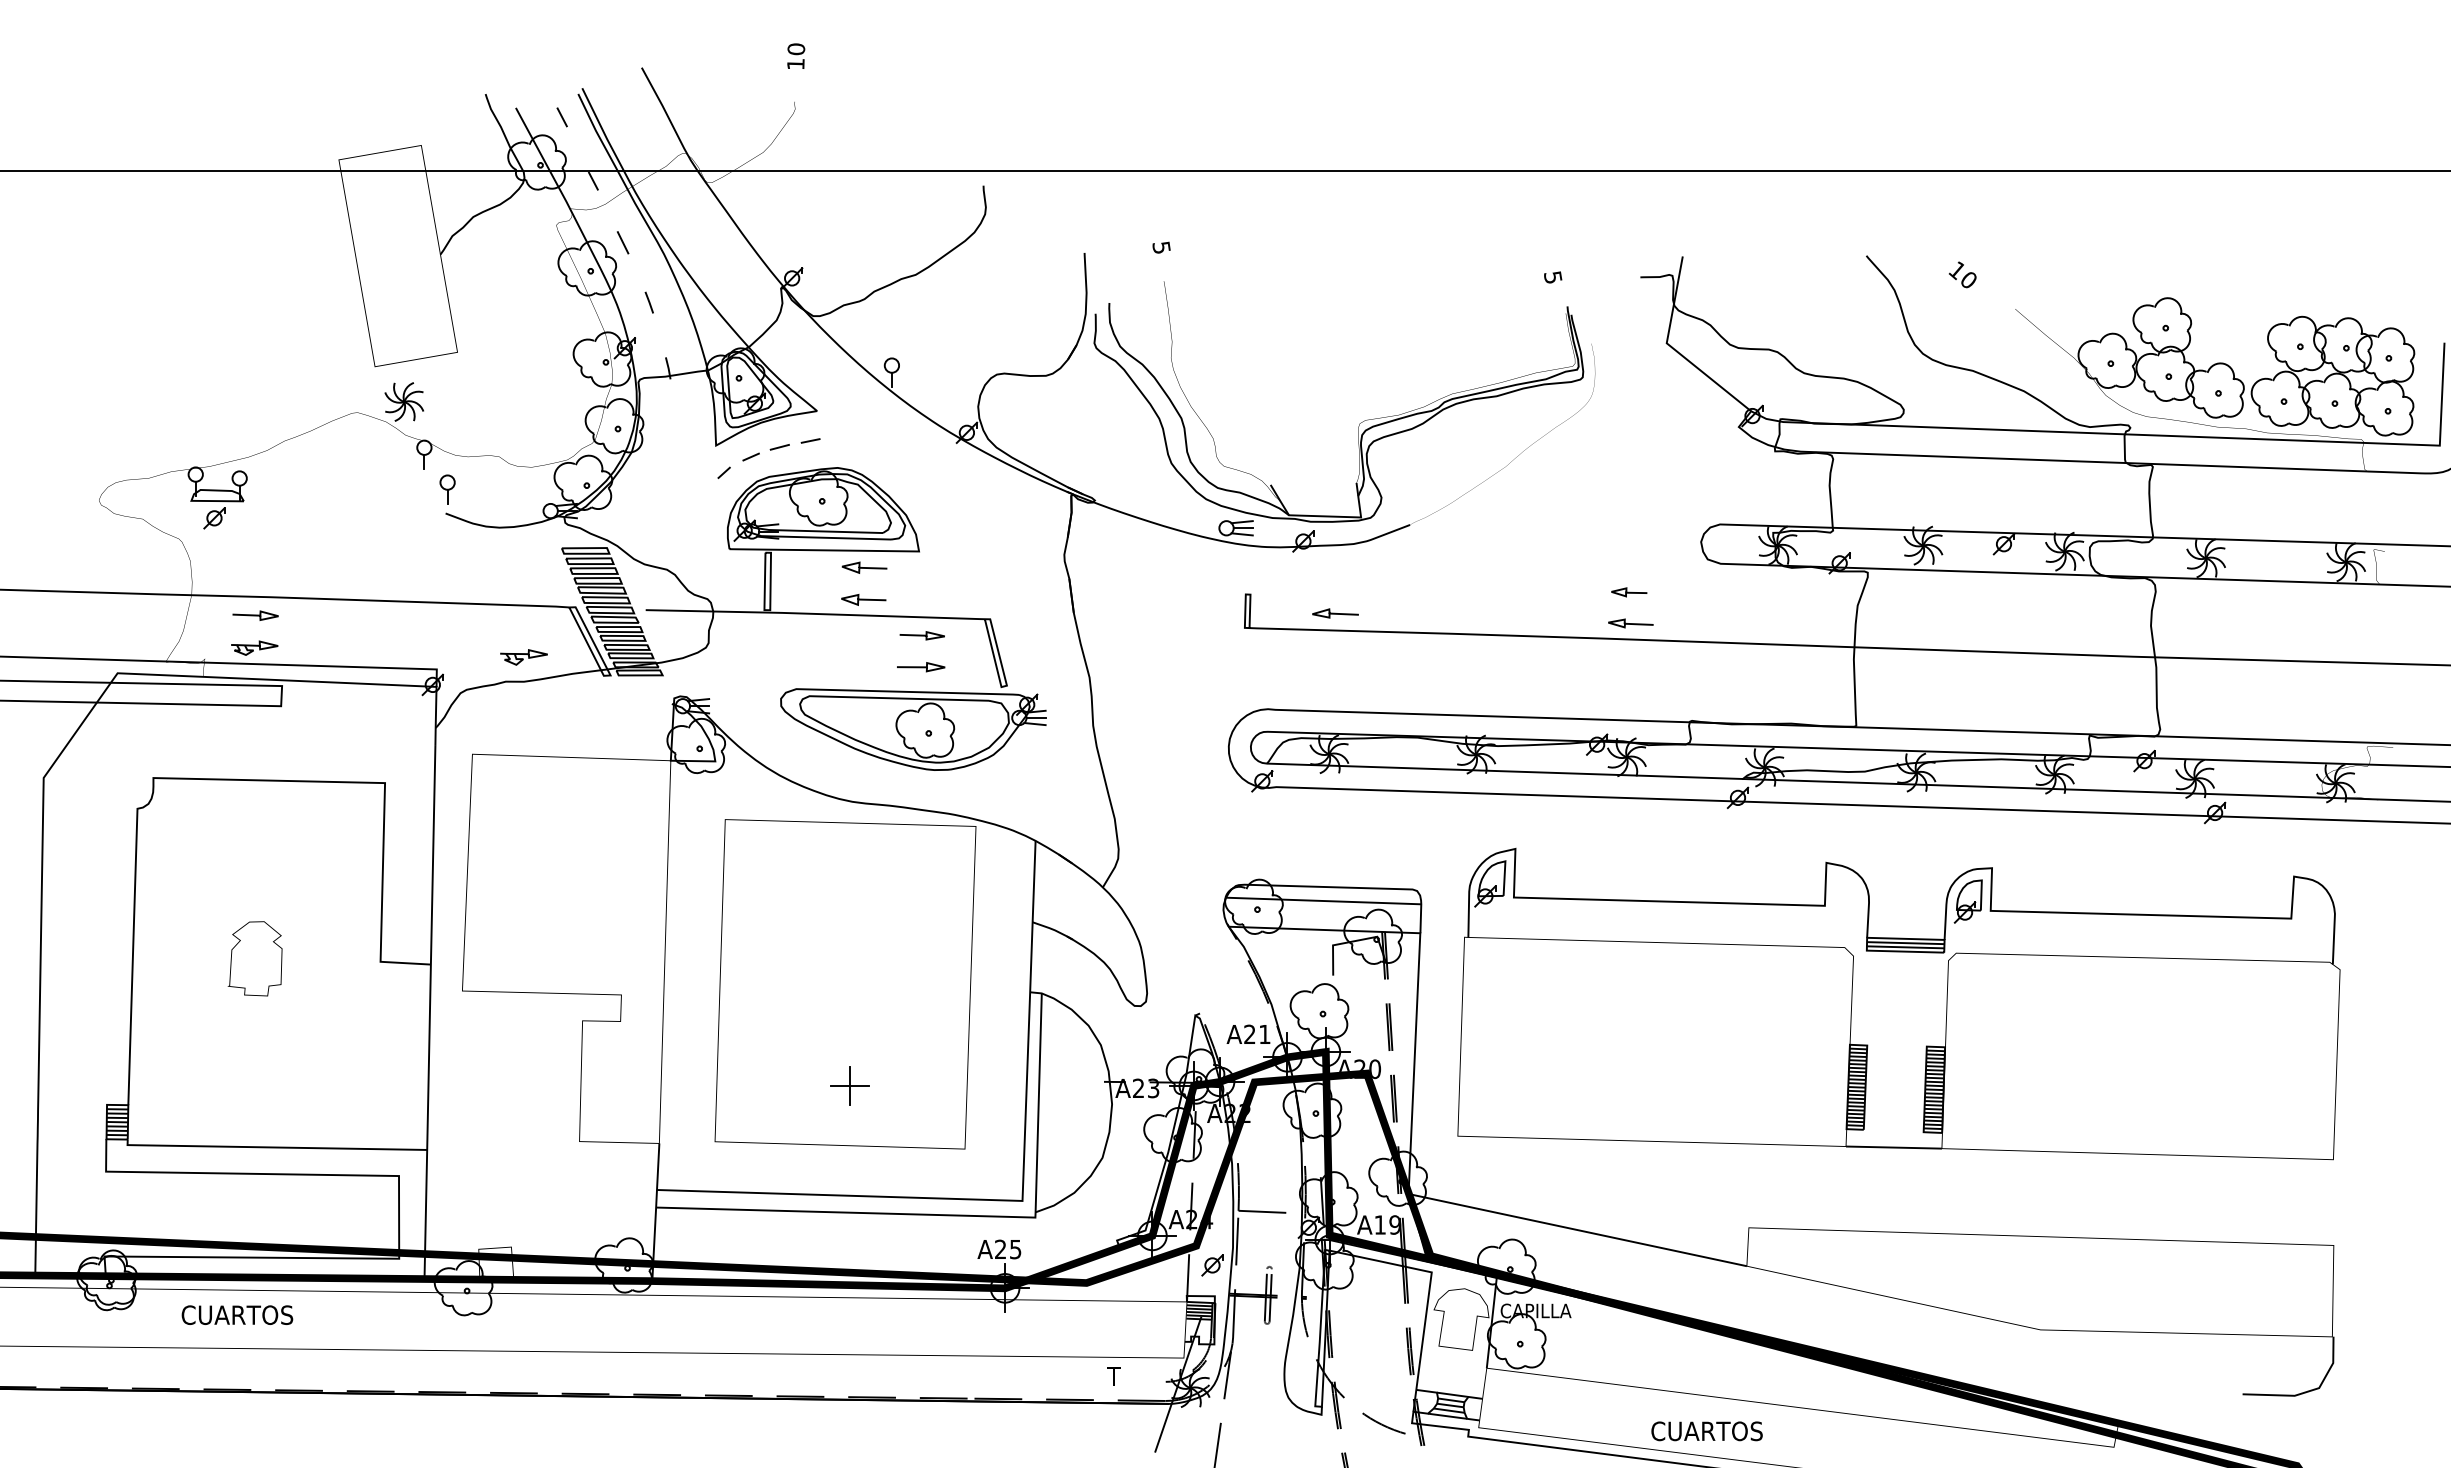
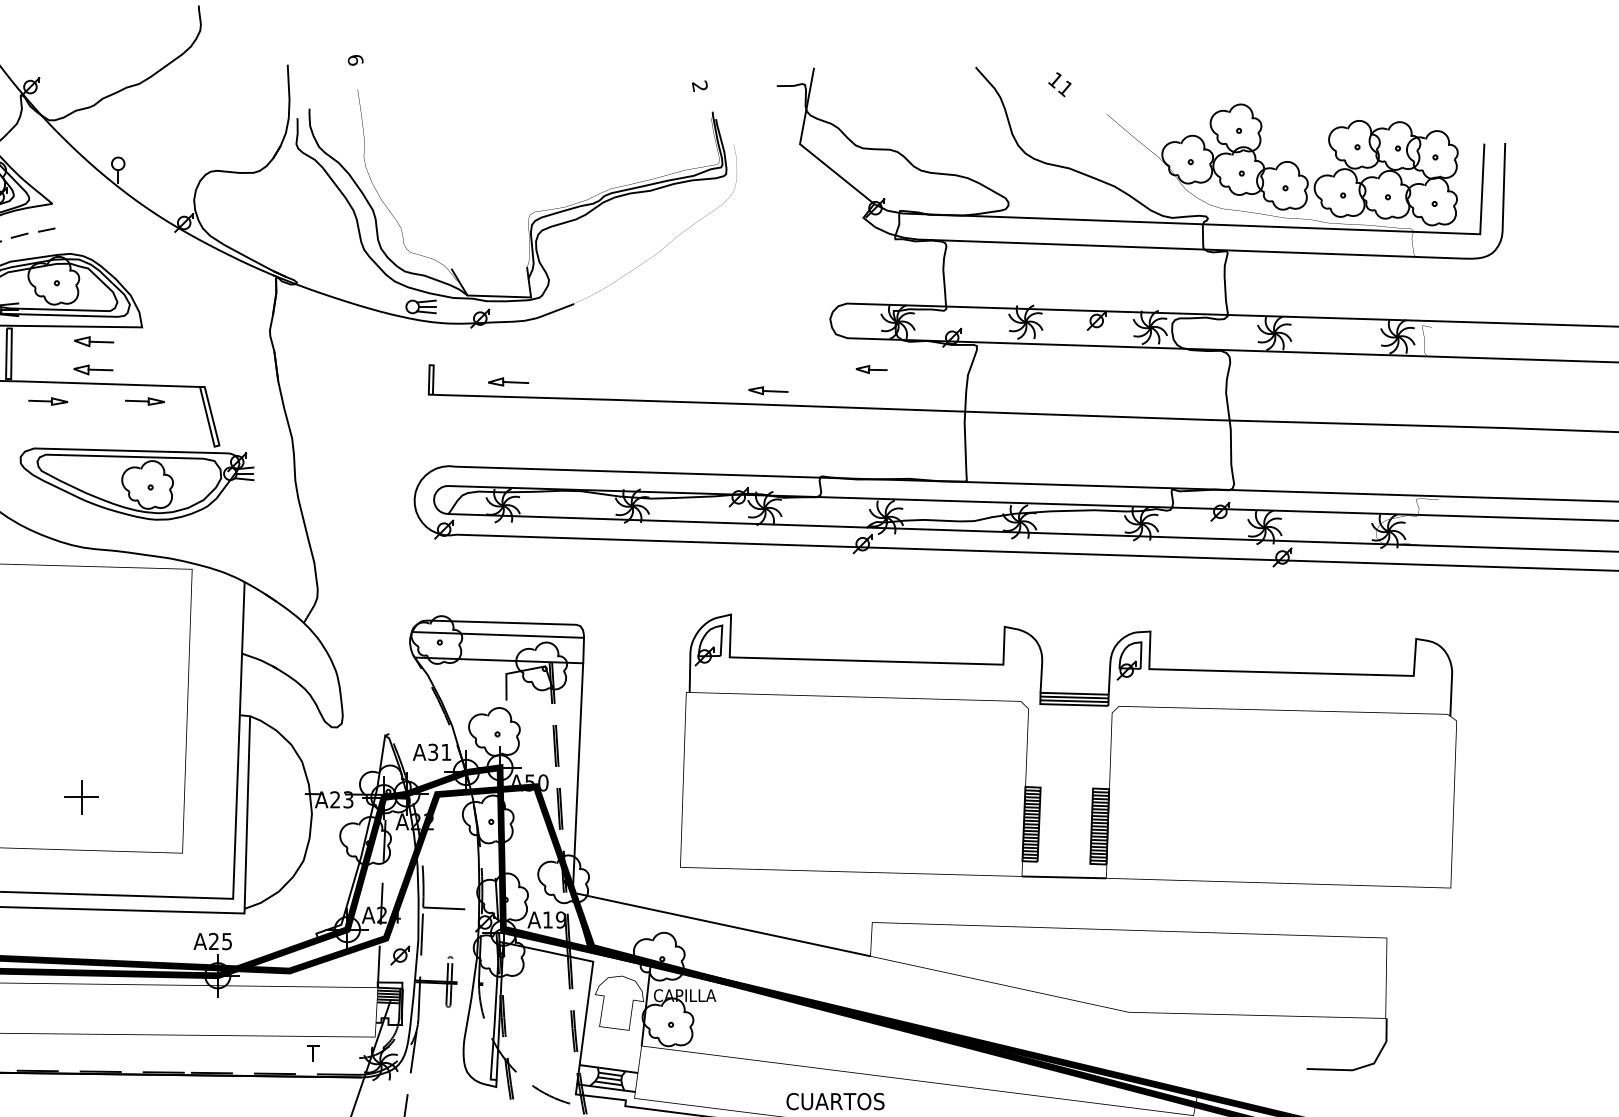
text: (1161, 247) -> (355, 59), 5 -> 6
text: (1553, 276) -> (700, 85), 5 -> 2
text: (1968, 280) -> (1065, 88), 10 -> 11
curve: (1629, 592) -> (871, 369), moved
curve: (811, 635) -> (47, 401), added
curve: (921, 667) -> (144, 429), removed
part: (1898, 1004) -> (1068, 751), moved
text: (1249, 1034) -> (432, 752), A21 -> A31
text: (1359, 1069) -> (529, 783), A20 -> A50

